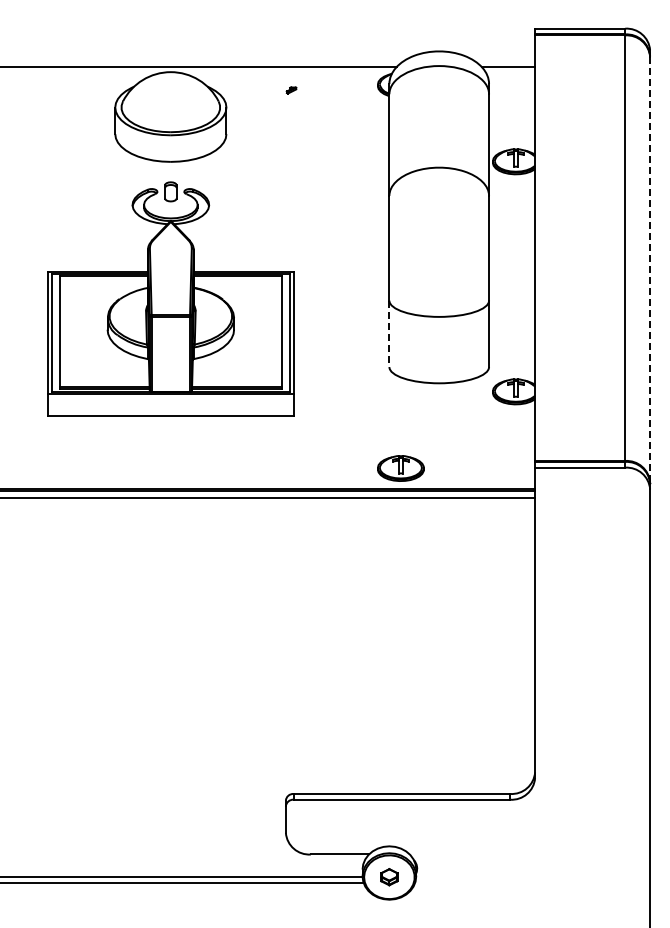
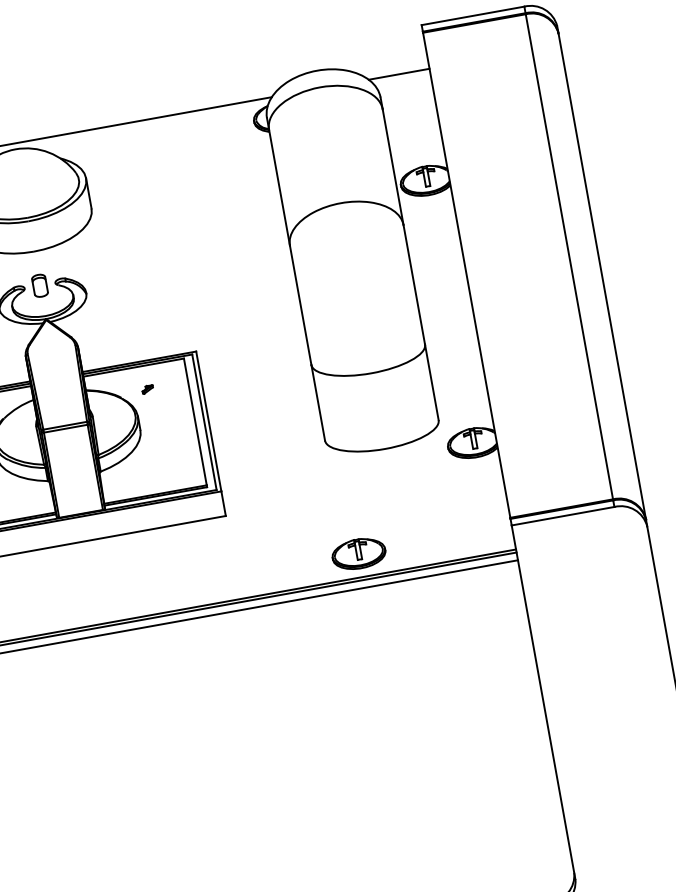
part: (291, 90) -> (147, 389), moved
line: (650, 269) -> (602, 275), dashed -> solid
line: (389, 334) -> (318, 403), dashed -> solid

